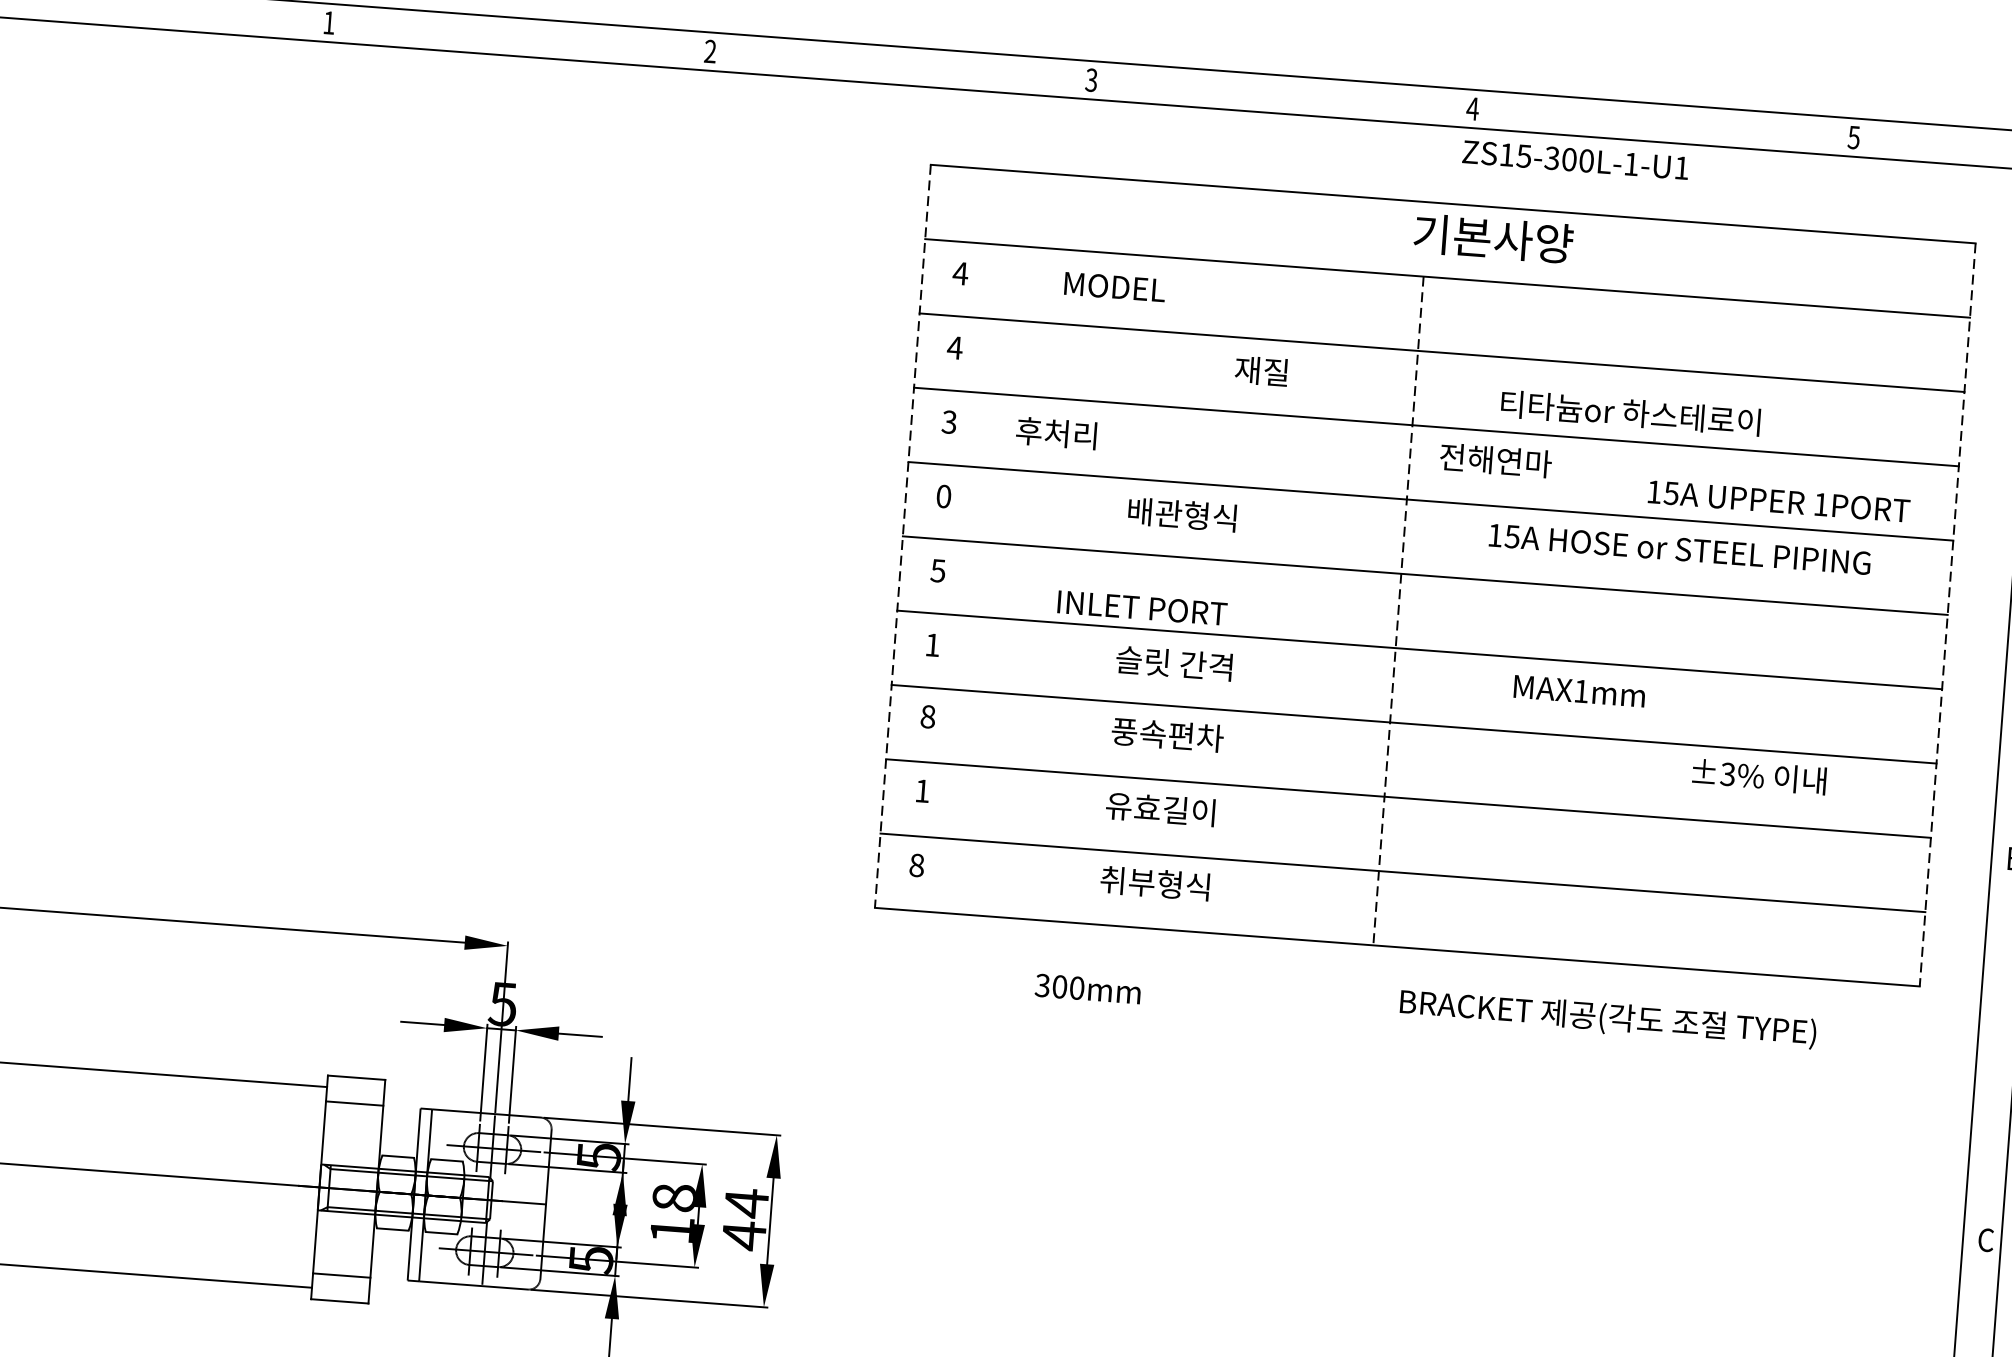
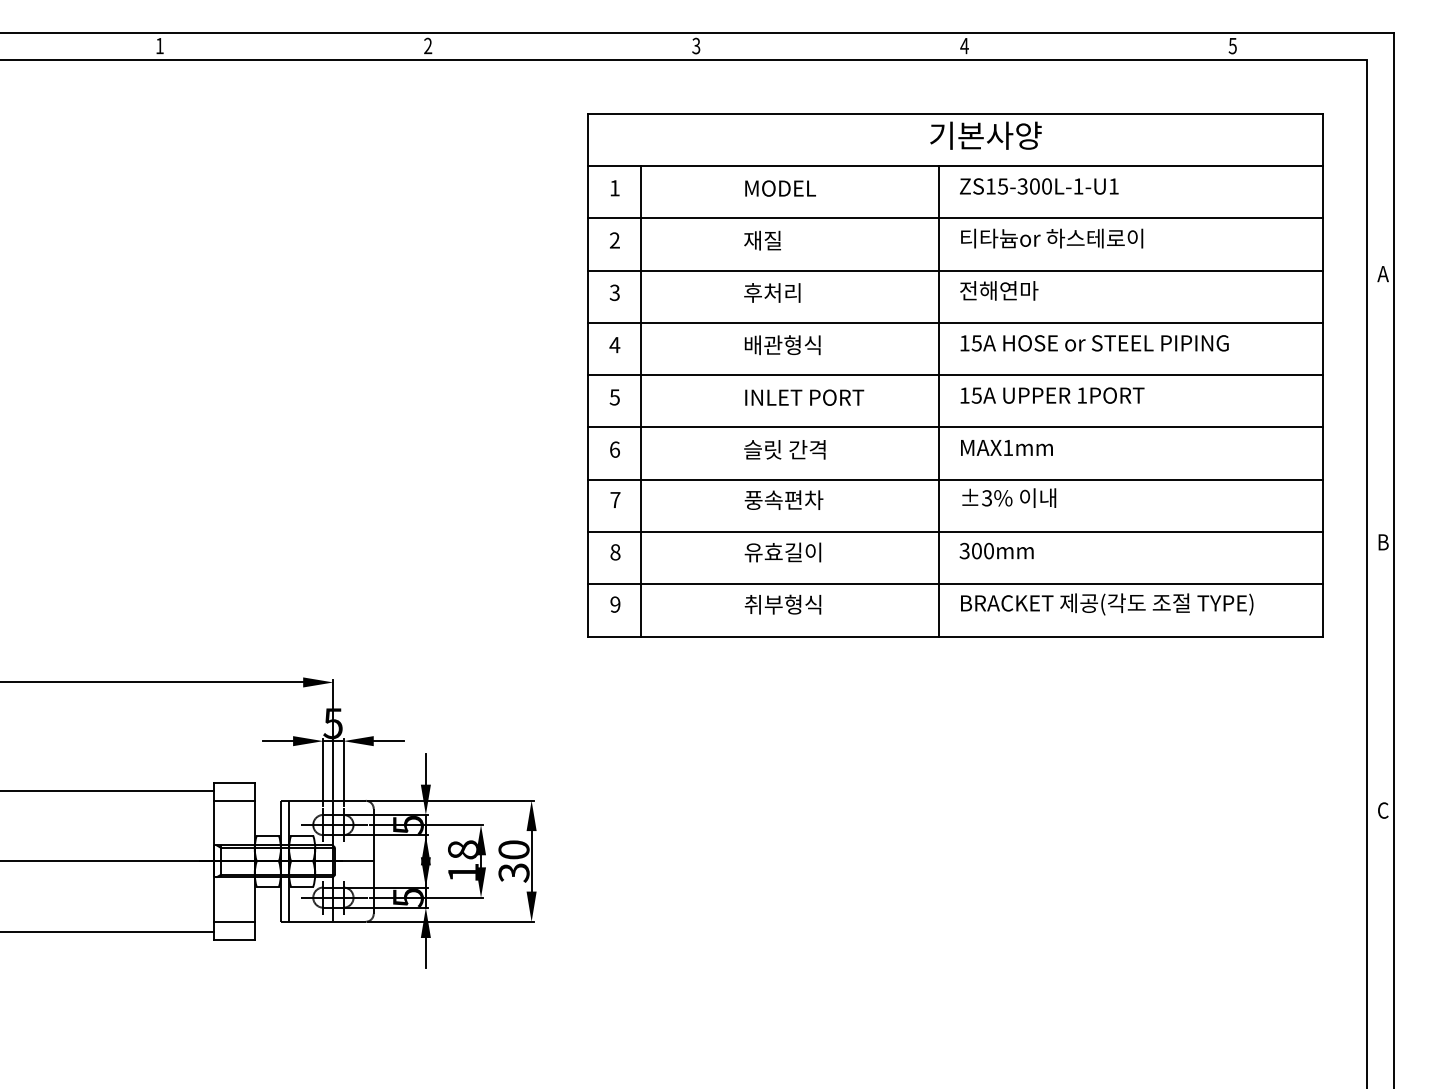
text: (1576, 160) -> (1039, 186), moved
text: (960, 273) -> (614, 188), 4 -> 1
text: (1114, 287) -> (780, 188), moved
text: (954, 347) -> (614, 240), 4 -> 2
text: (1261, 370) -> (762, 240), moved
text: (1631, 413) -> (1052, 238), moved
text: (1056, 432) -> (772, 292), moved
text: (943, 495) -> (614, 344), 0 -> 4
text: (1779, 501) -> (1052, 395), moved
line: (903, 536) -> (588, 375), dashed -> solid
text: (1679, 549) -> (1094, 343), moved
line: (974, 578) -> (640, 400), added
text: (1142, 607) -> (804, 397), moved
line: (1399, 611) -> (939, 401), dashed -> solid
line: (1947, 615) -> (1323, 375), dashed -> solid
text: (932, 644) -> (614, 449), 1 -> 6
text: (1579, 690) -> (1006, 447), moved
text: (928, 716) -> (615, 499), 8 -> 7
text: (1759, 775) -> (1009, 497), moved
text: (922, 791) -> (615, 552), 1 -> 8
text: (917, 865) -> (615, 604), 8 -> 9
text: (1087, 988) -> (996, 550), moved
text: (1608, 1018) -> (1107, 604), moved
text: (744, 1219) -> (513, 861), 44 -> 30

